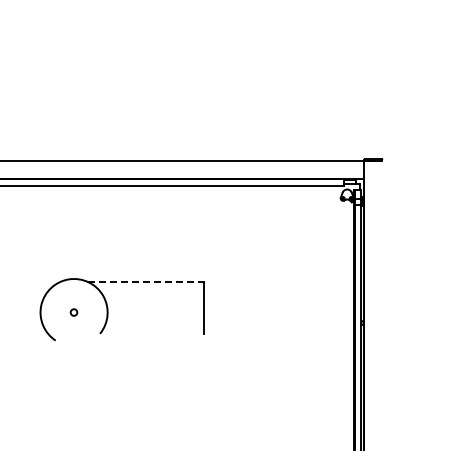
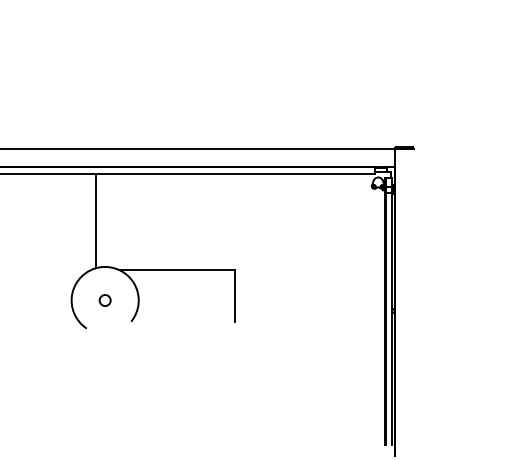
line: (65, 232) -> (96, 220), added
line: (146, 281) -> (177, 269), dashed -> solid
circle: (73, 312) -> (104, 300), size x1.67

